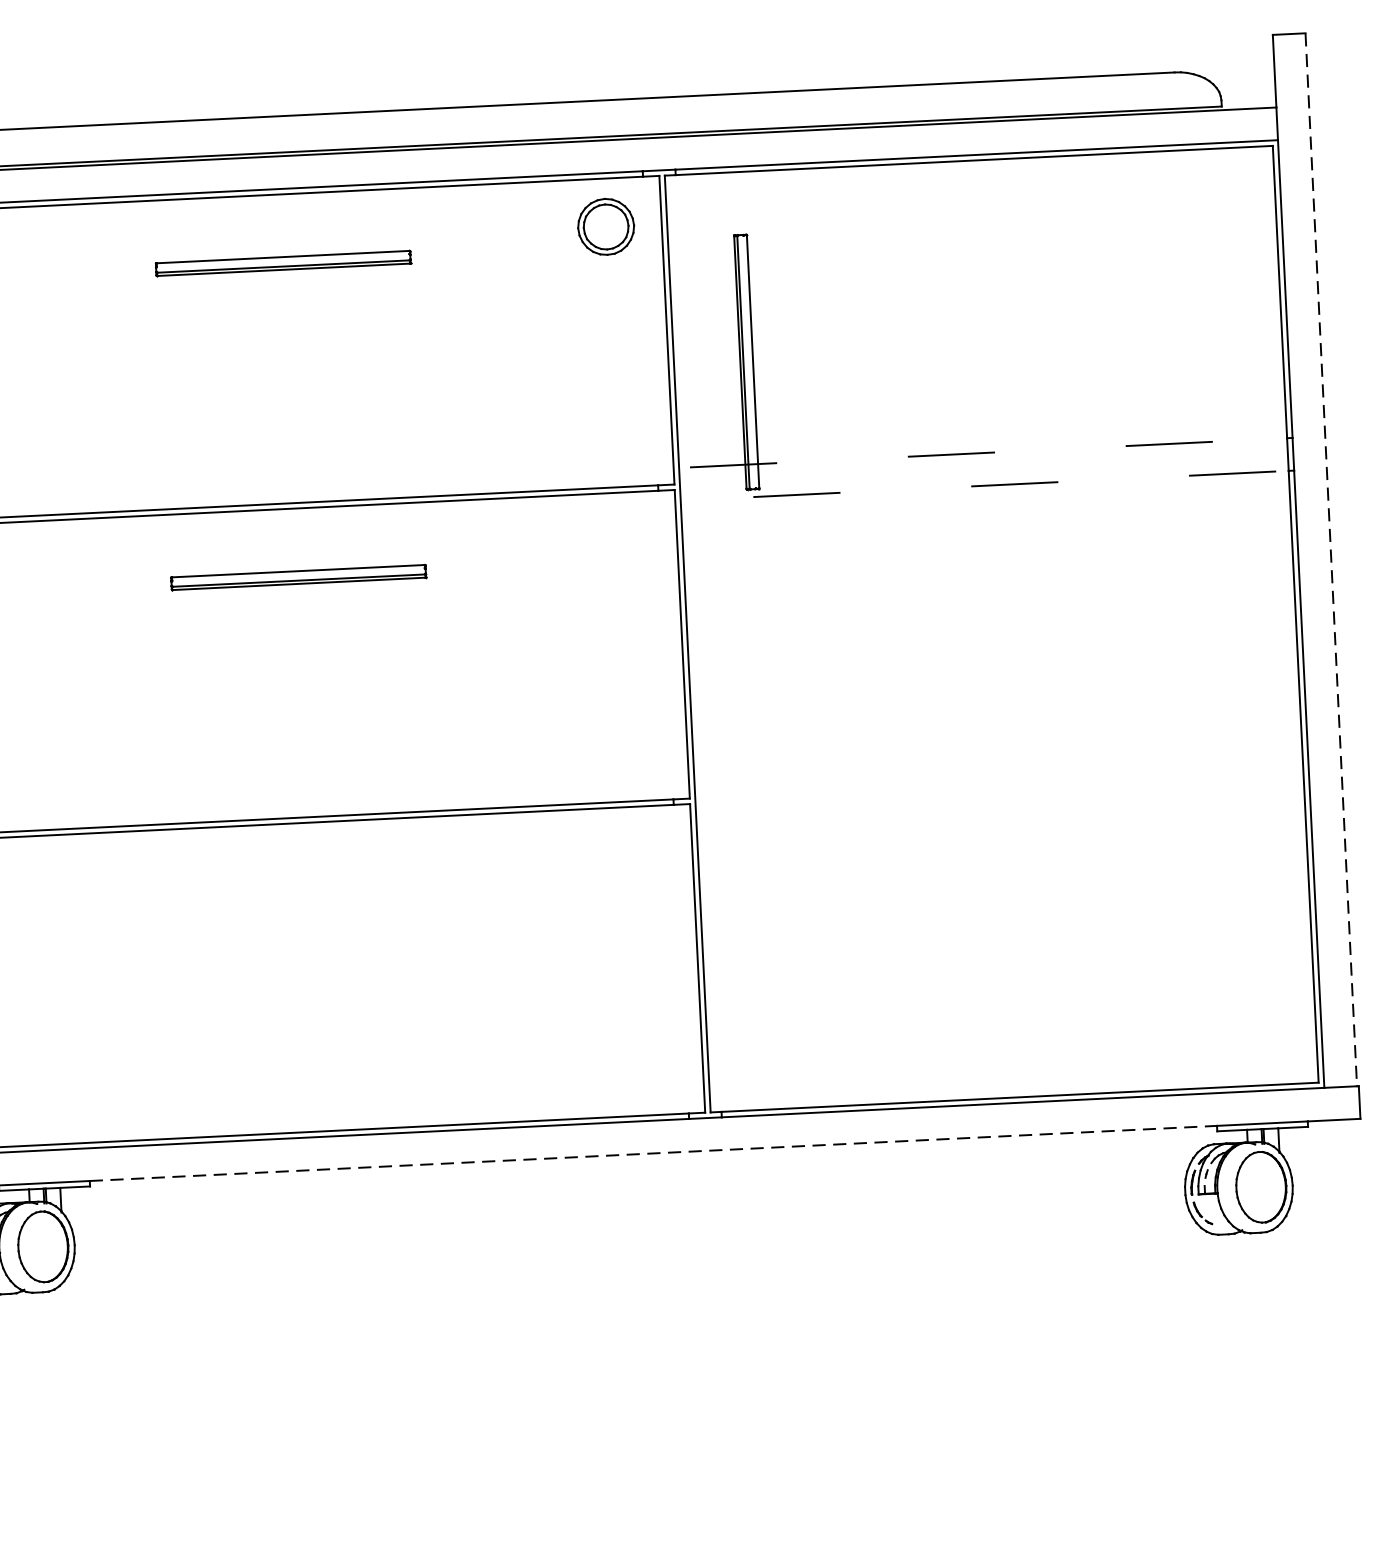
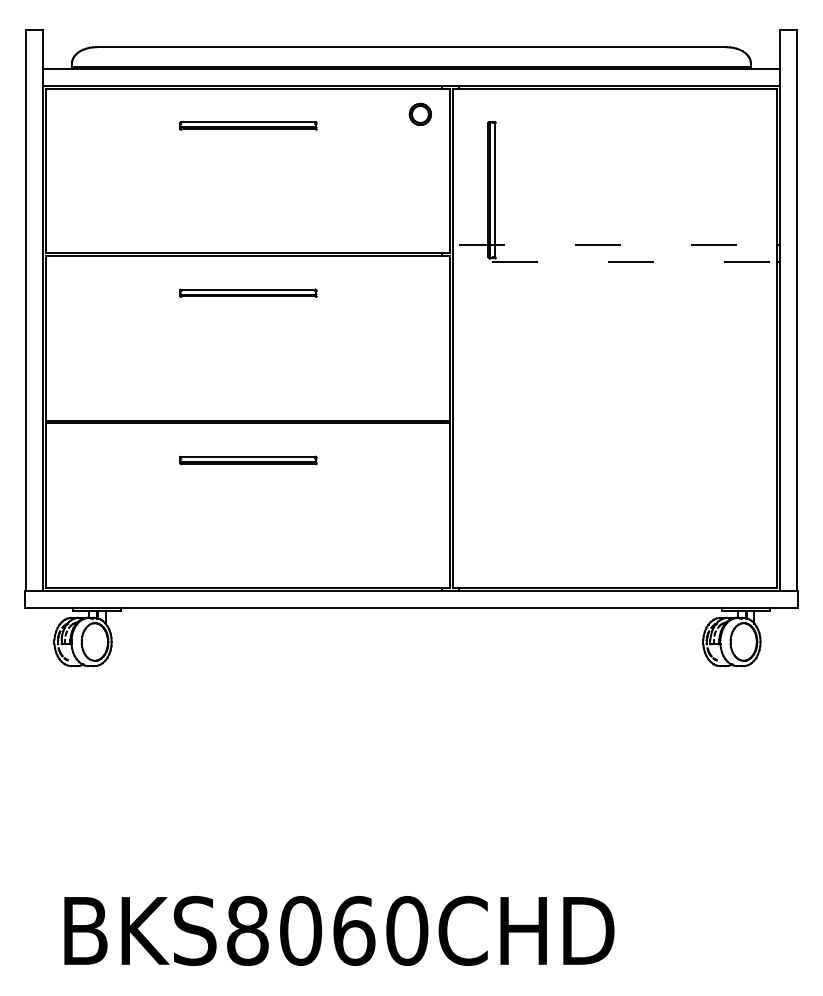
part: (603, 224) -> (419, 113), size x0.71
line: (1331, 560) -> (797, 310), dashed -> solid
part: (314, 892) -> (248, 460), added
line: (655, 1153) -> (422, 608), dashed -> solid

